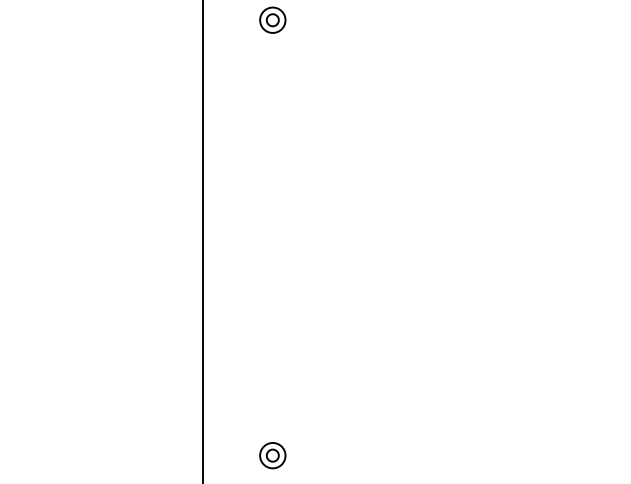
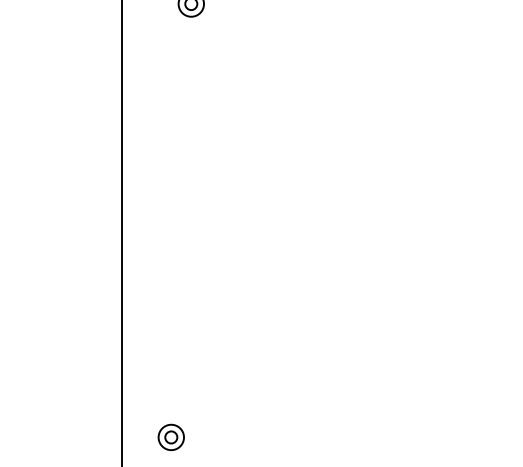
part: (272, 455) -> (170, 437), moved

